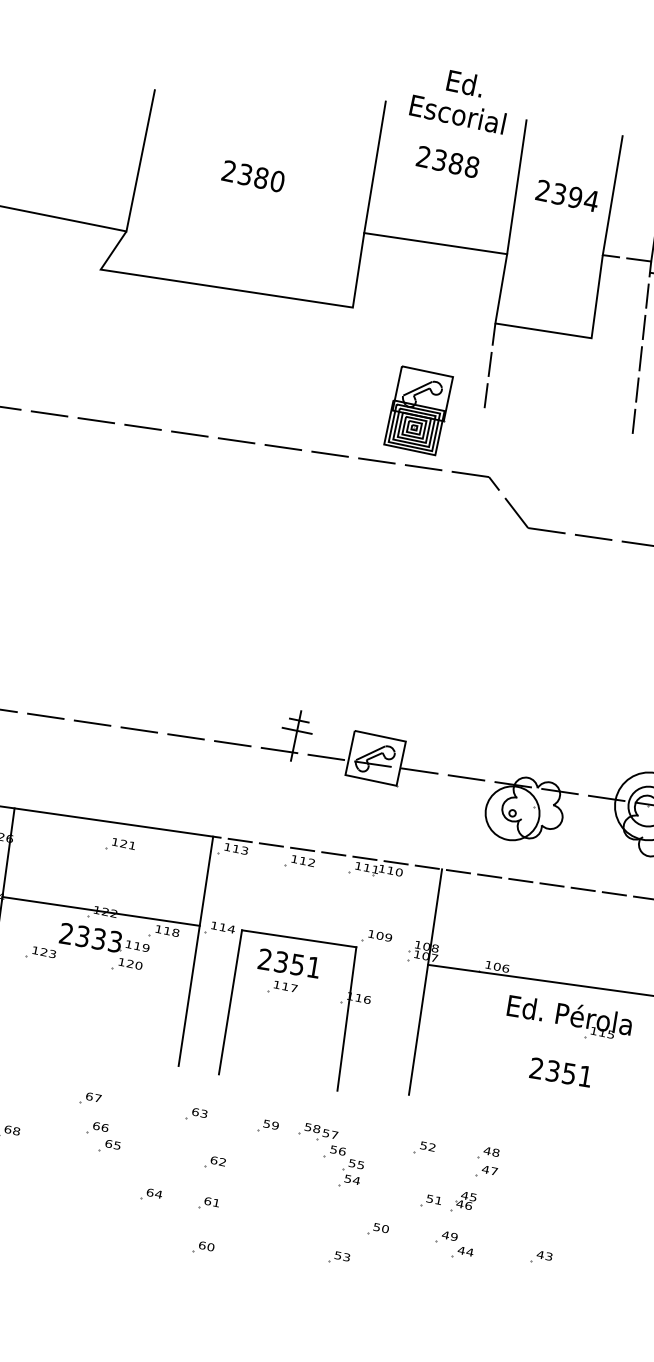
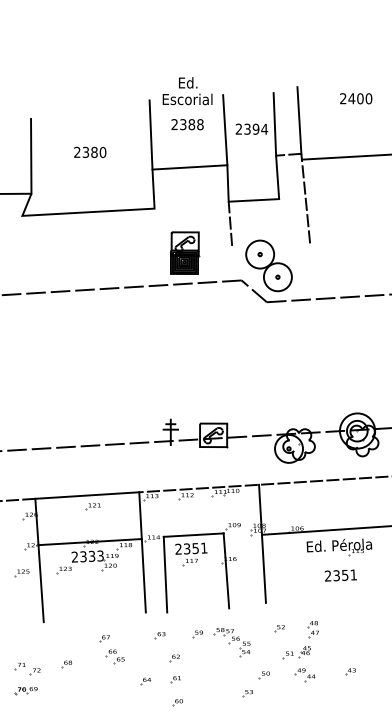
part: (420, 409) -> (185, 252), moved
part: (545, 459) -> (268, 265), added

